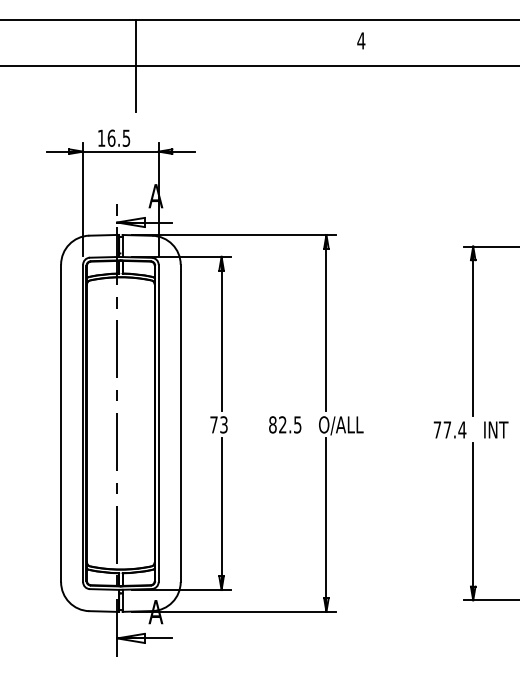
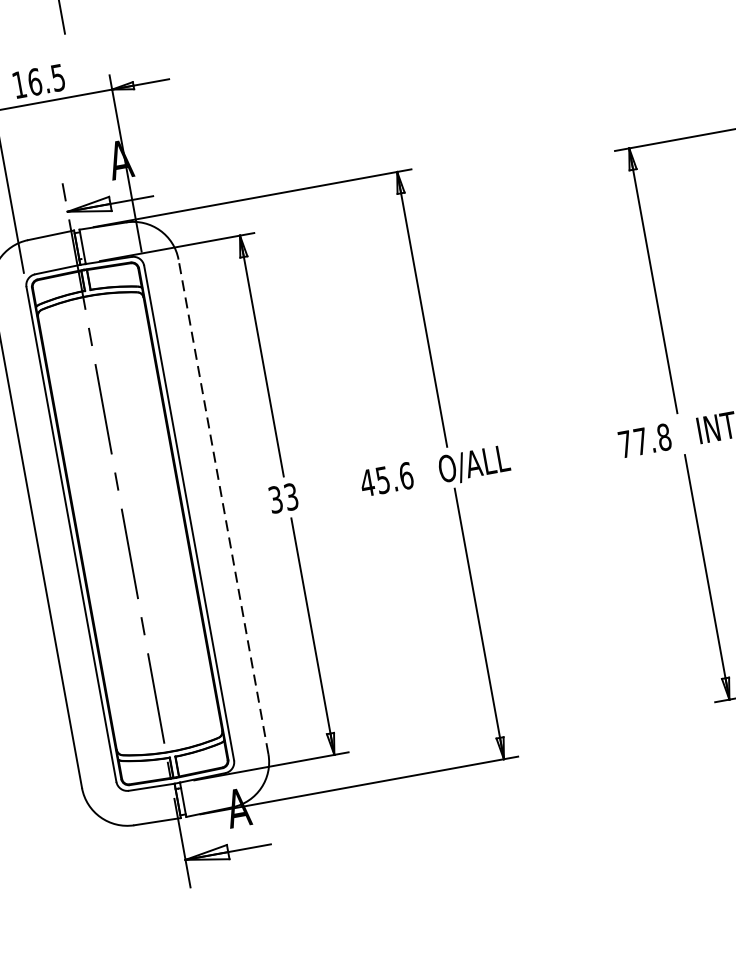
line: (180, 423) -> (223, 507), solid -> dashed
text: (213, 424) -> (274, 499), 73 -> 33
text: (284, 424) -> (385, 479), 82.5 -> 45.6
text: (462, 429) -> (664, 436), 77.4 -> 77.8

